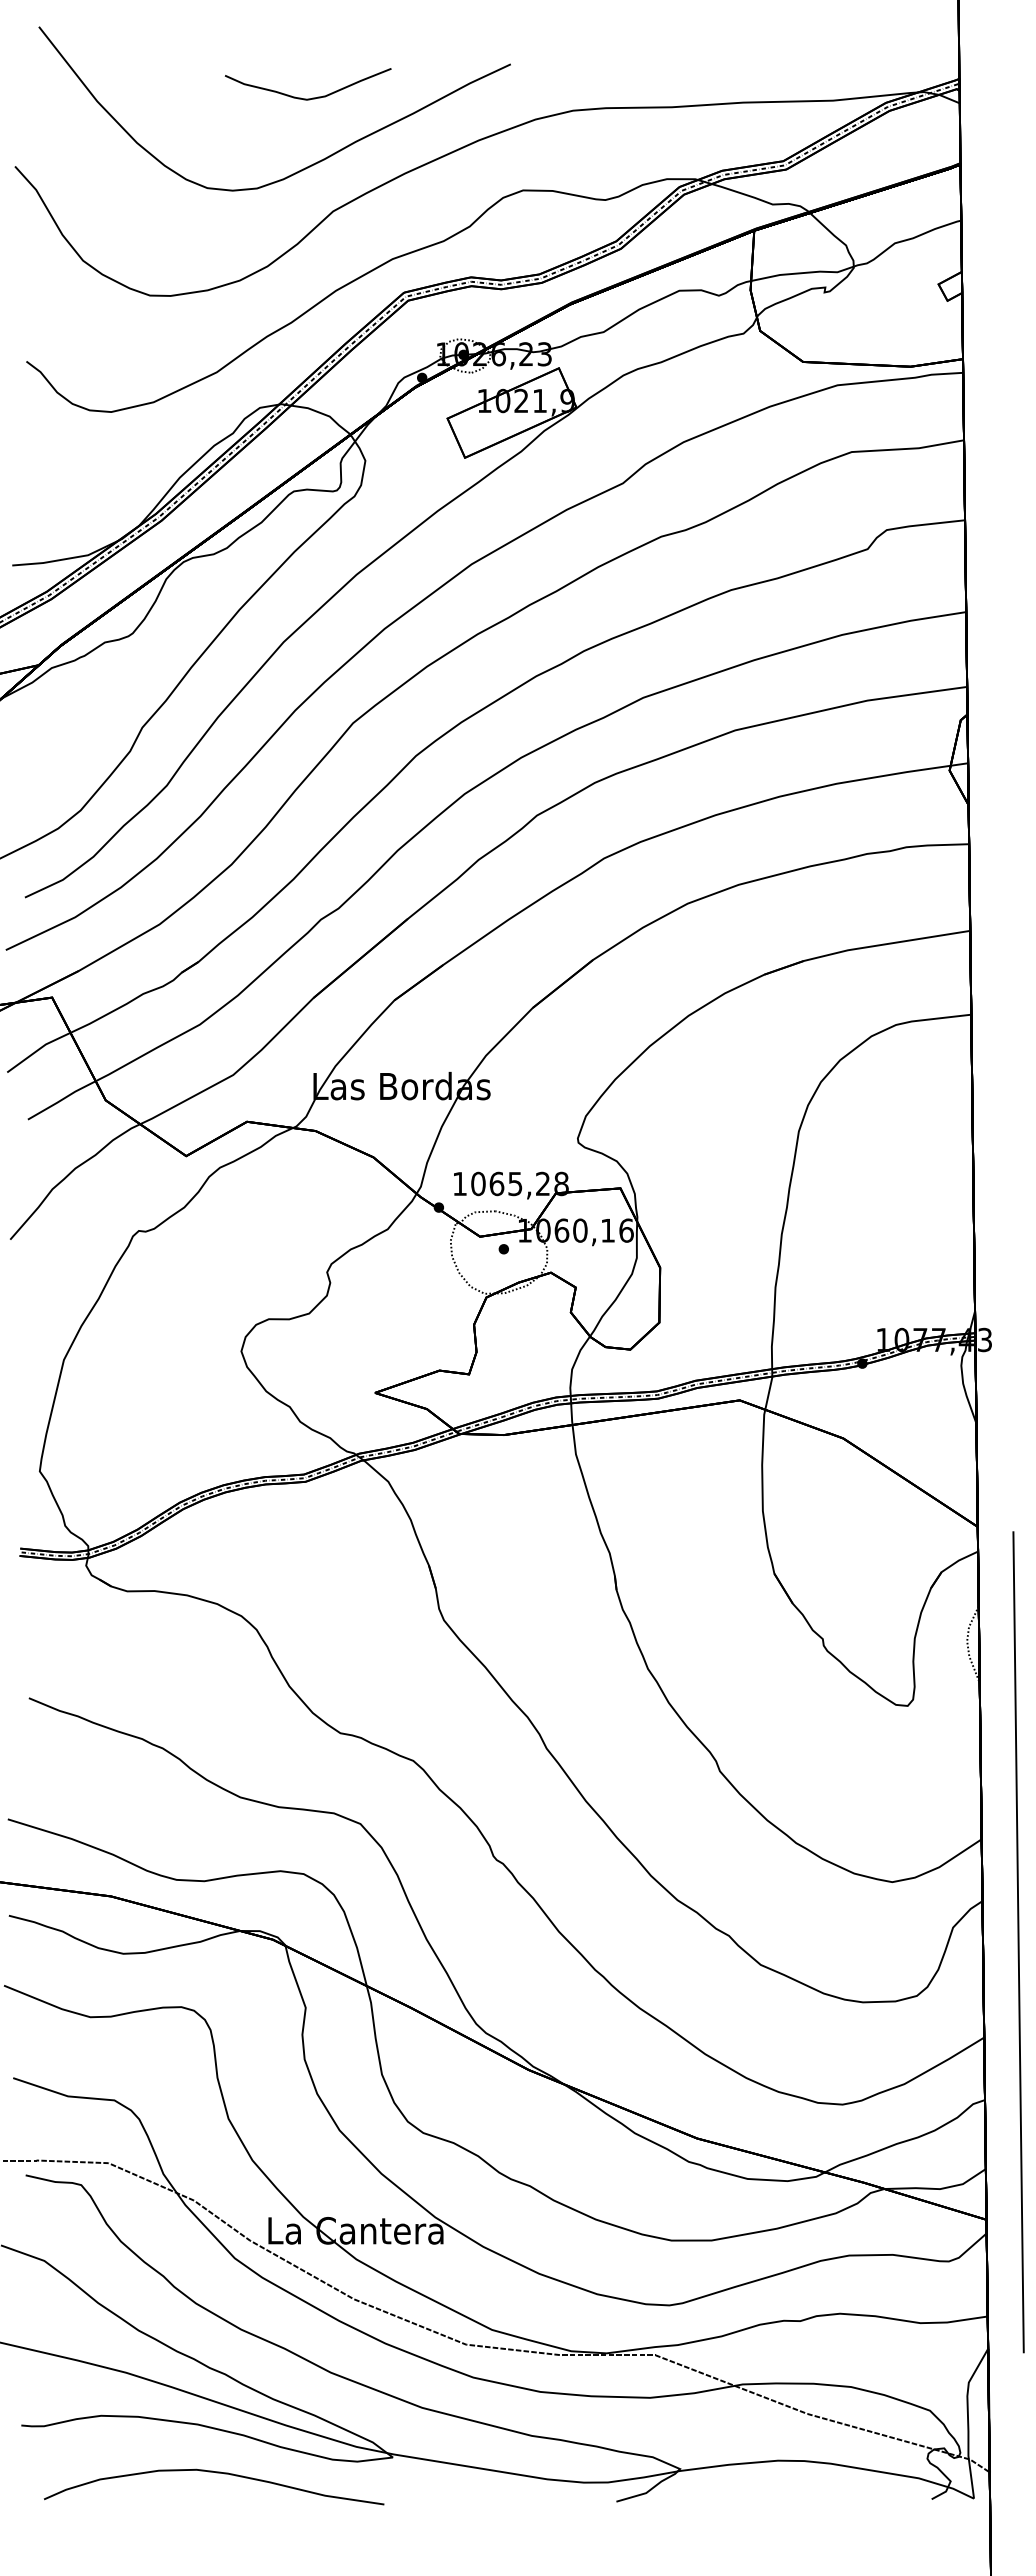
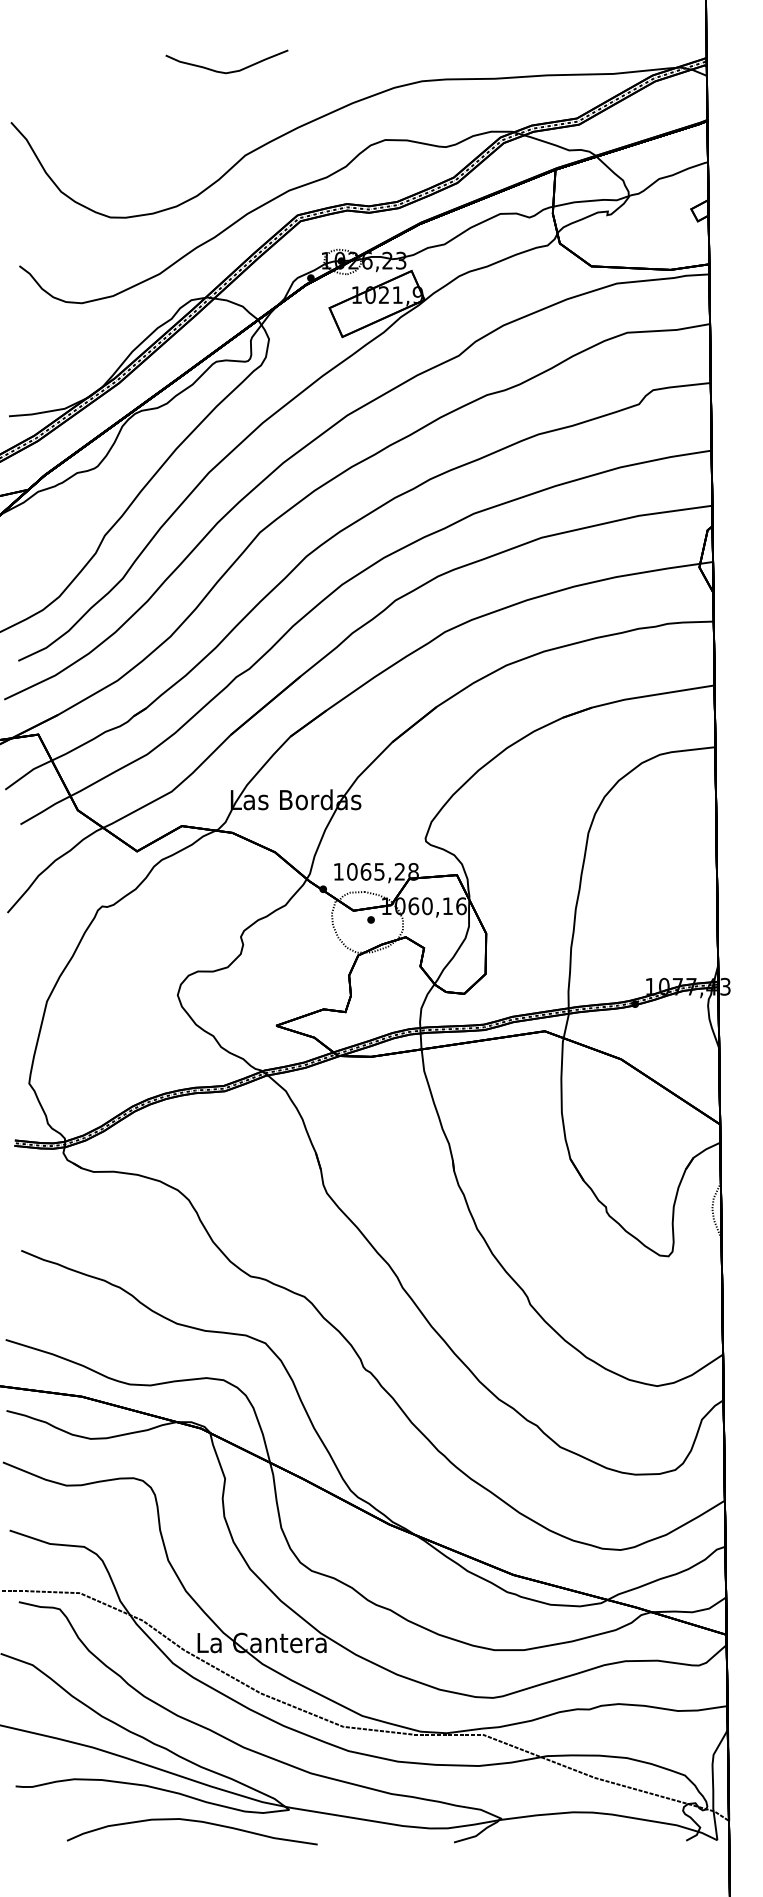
curve: (303, 168) -> (223, 123), removed
line: (1018, 1942) -> (750, 1430), removed
curve: (216, 2473) -> (194, 1821), moved

